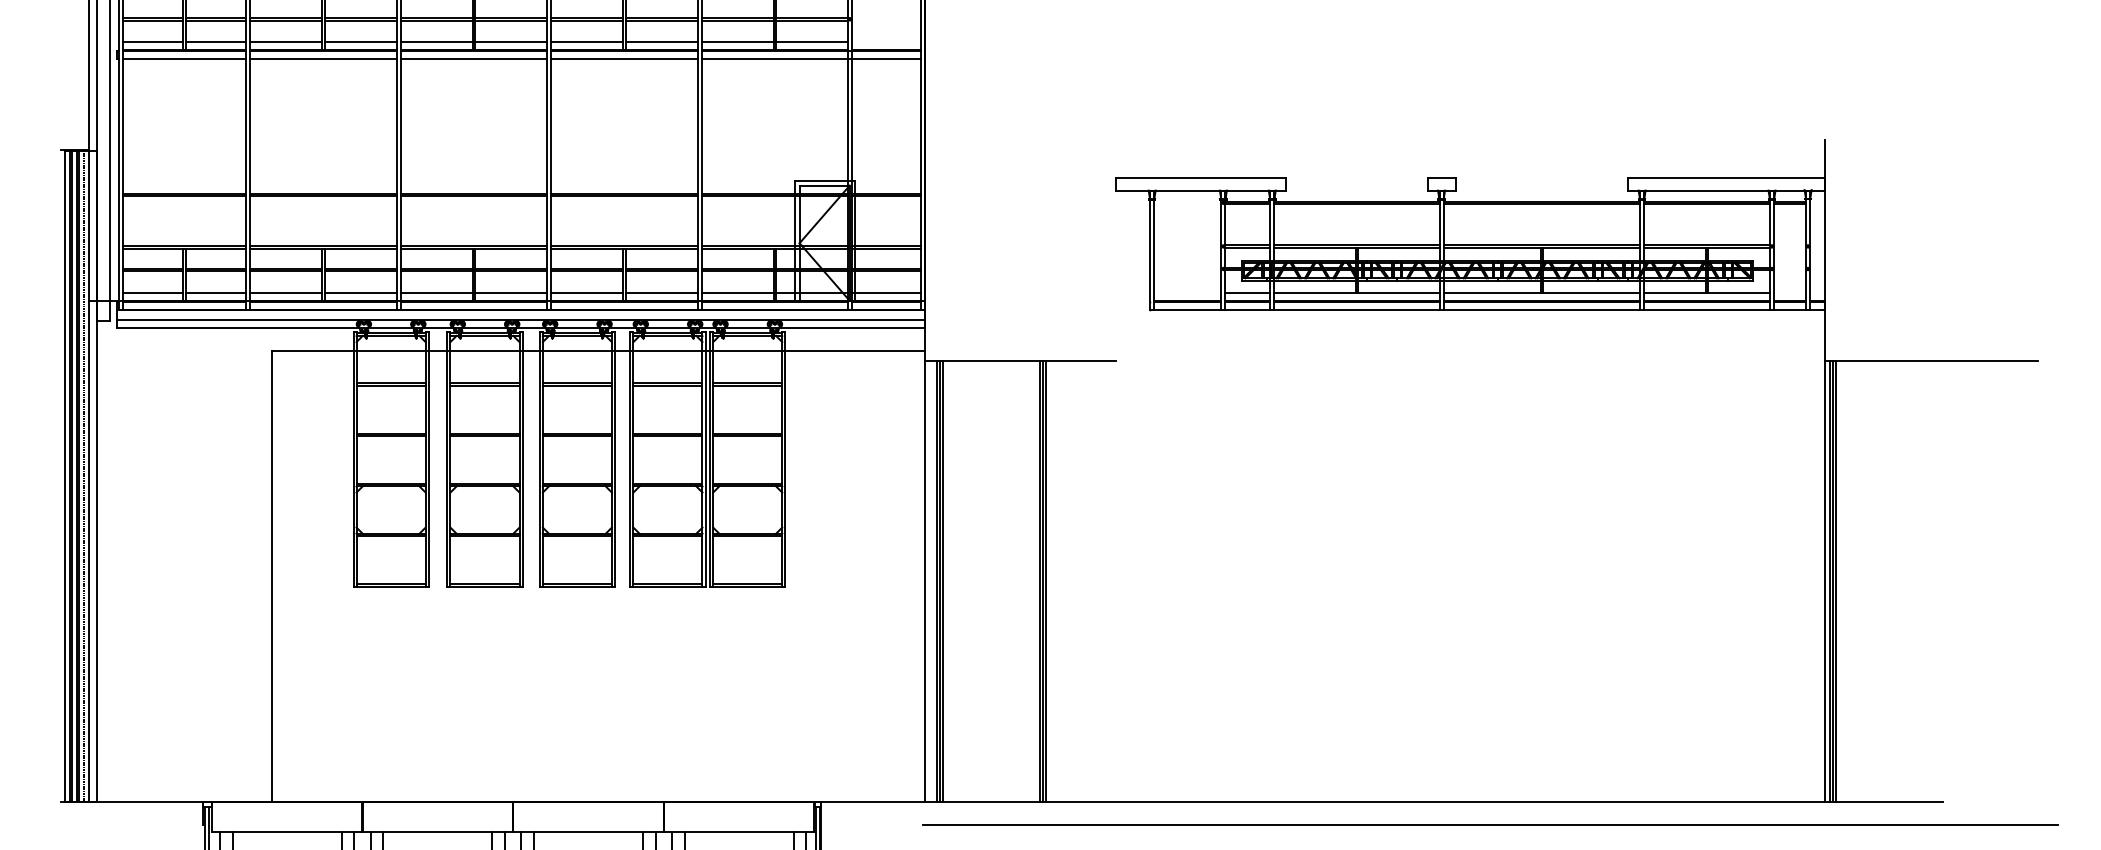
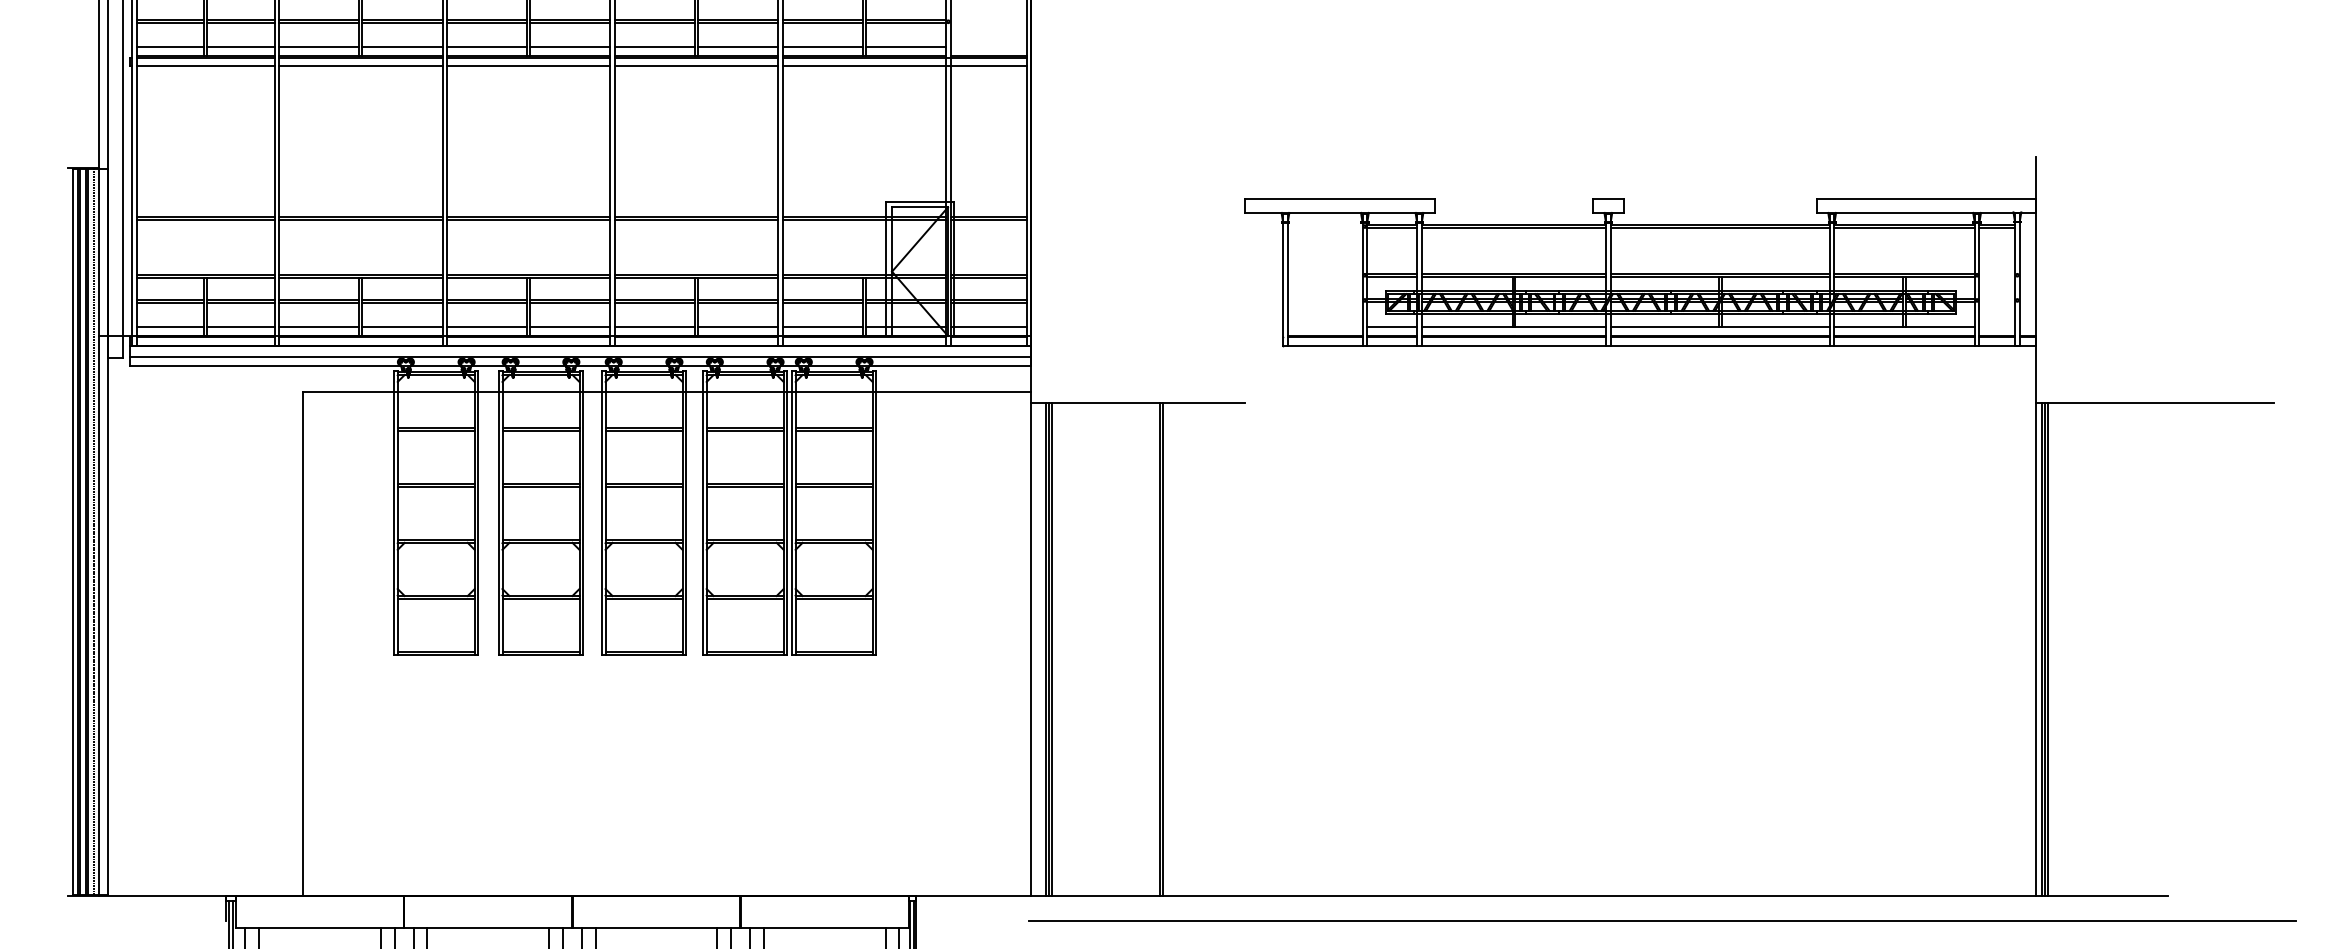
line: (1045, 581) -> (1166, 649), removed

